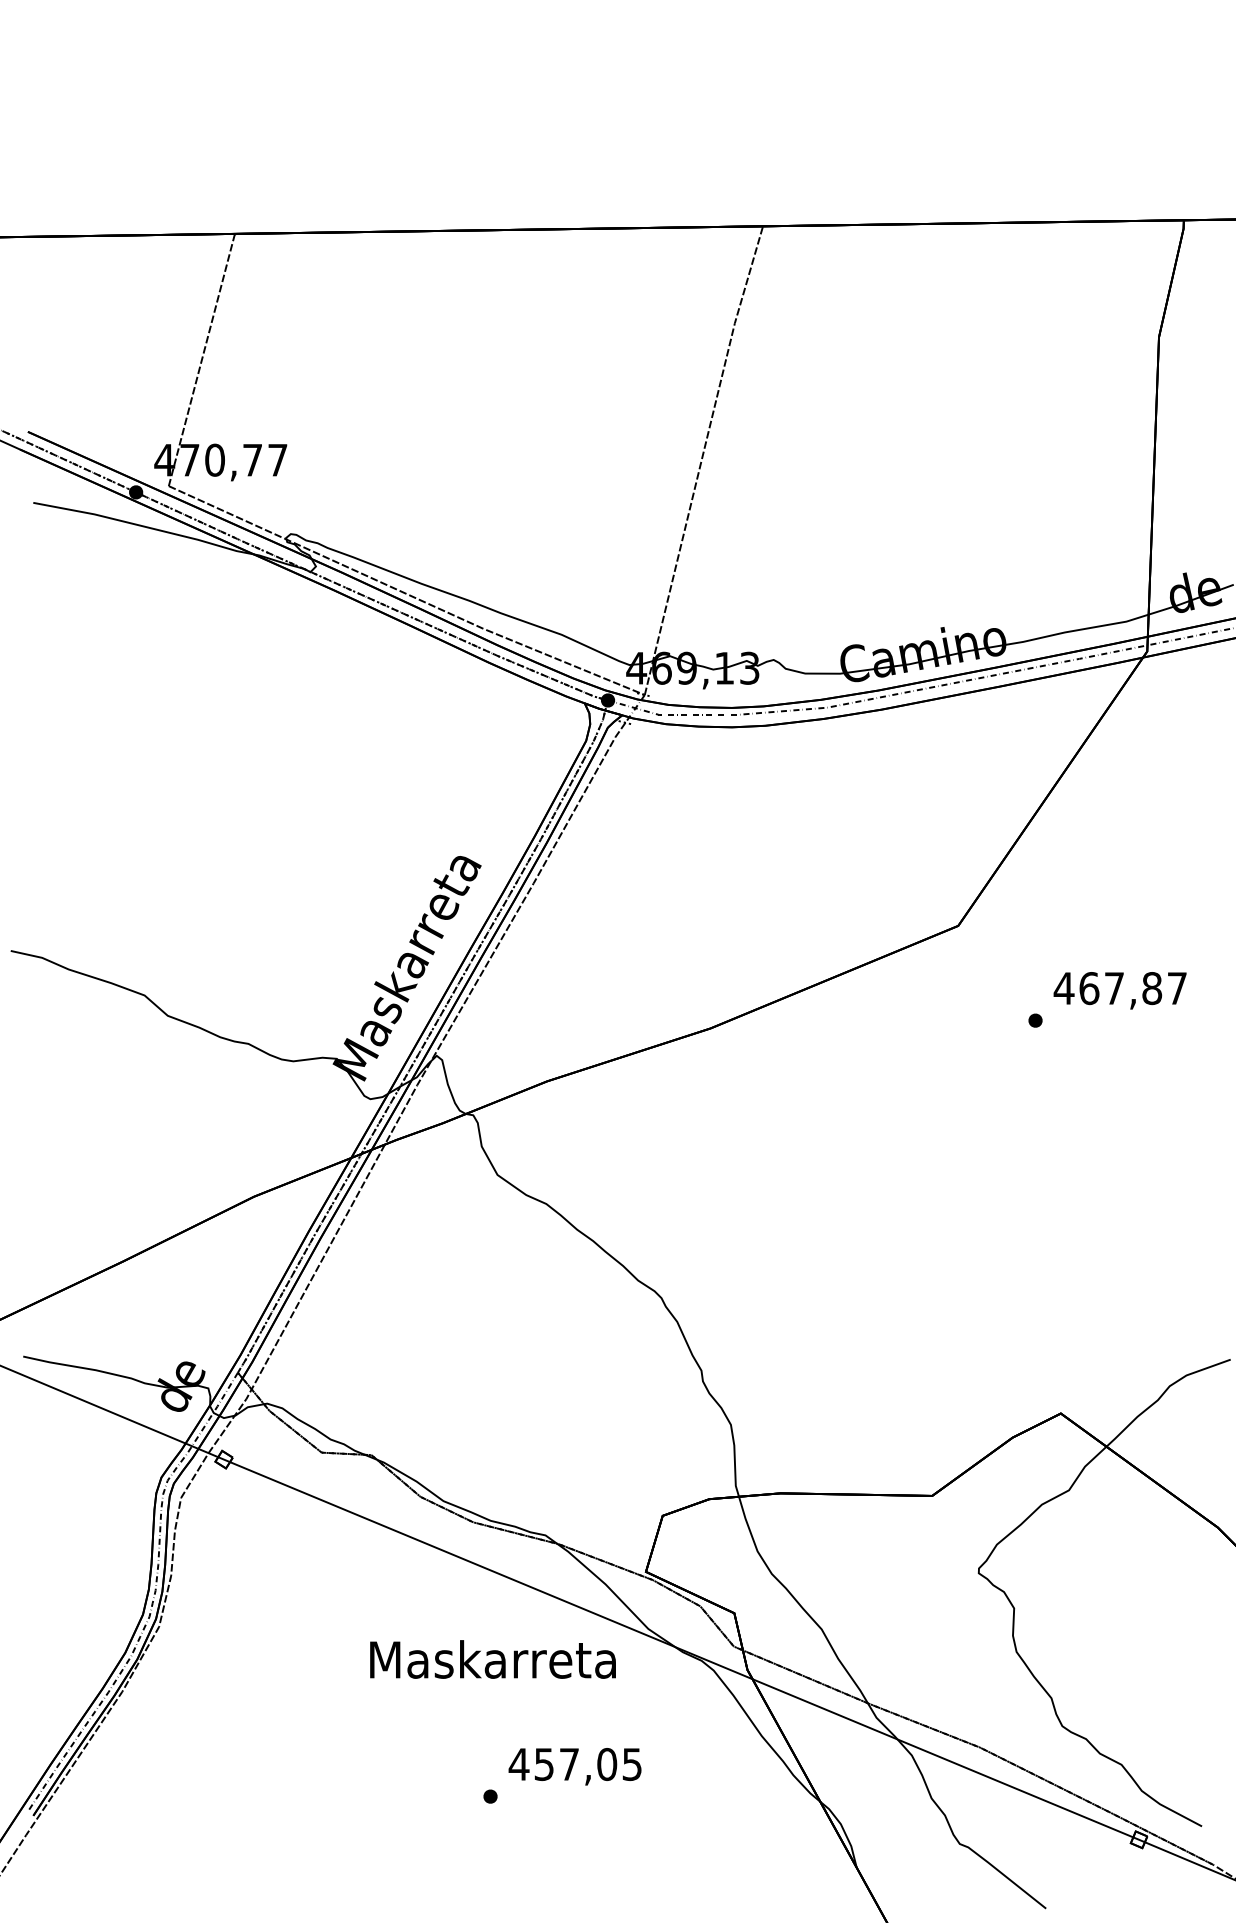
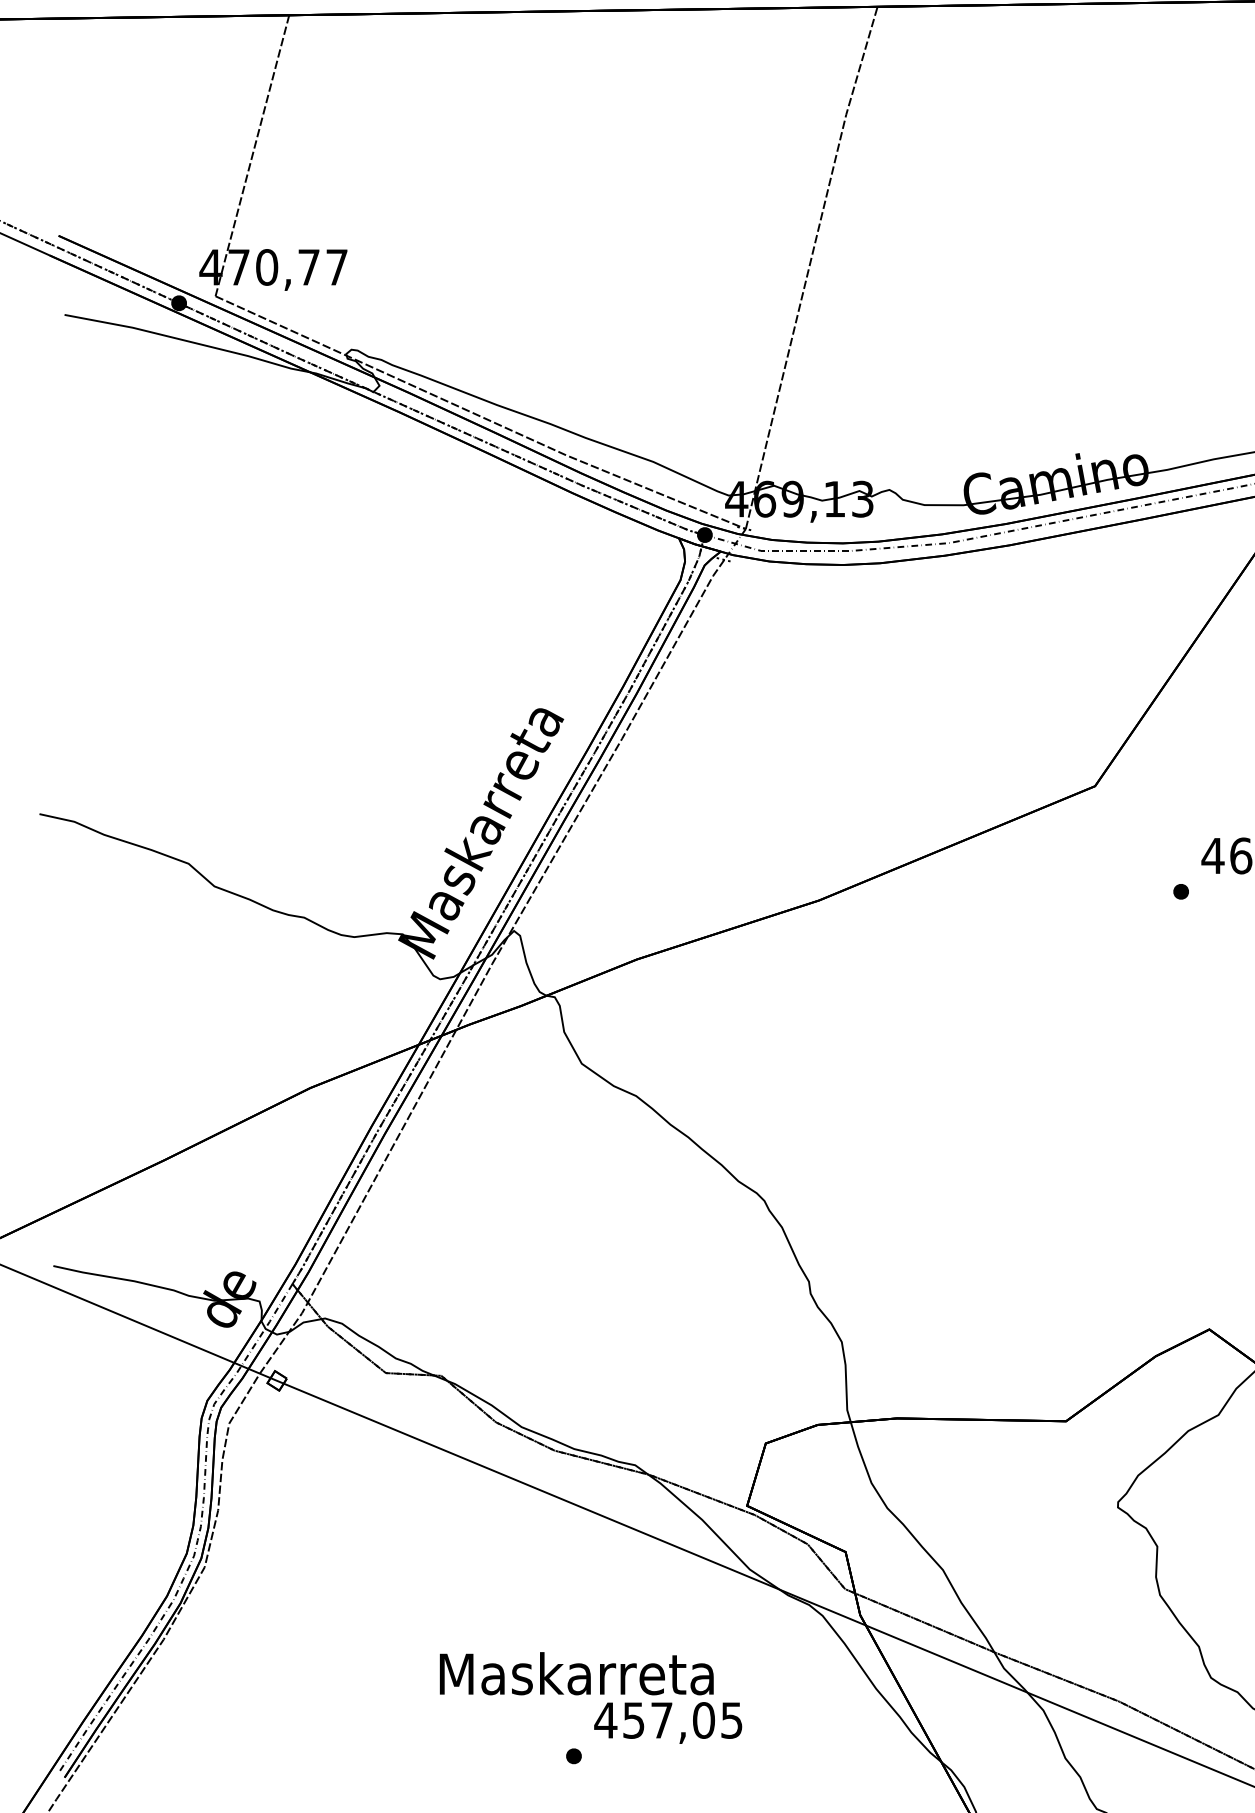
text: (492, 1659) -> (576, 1673), moved

